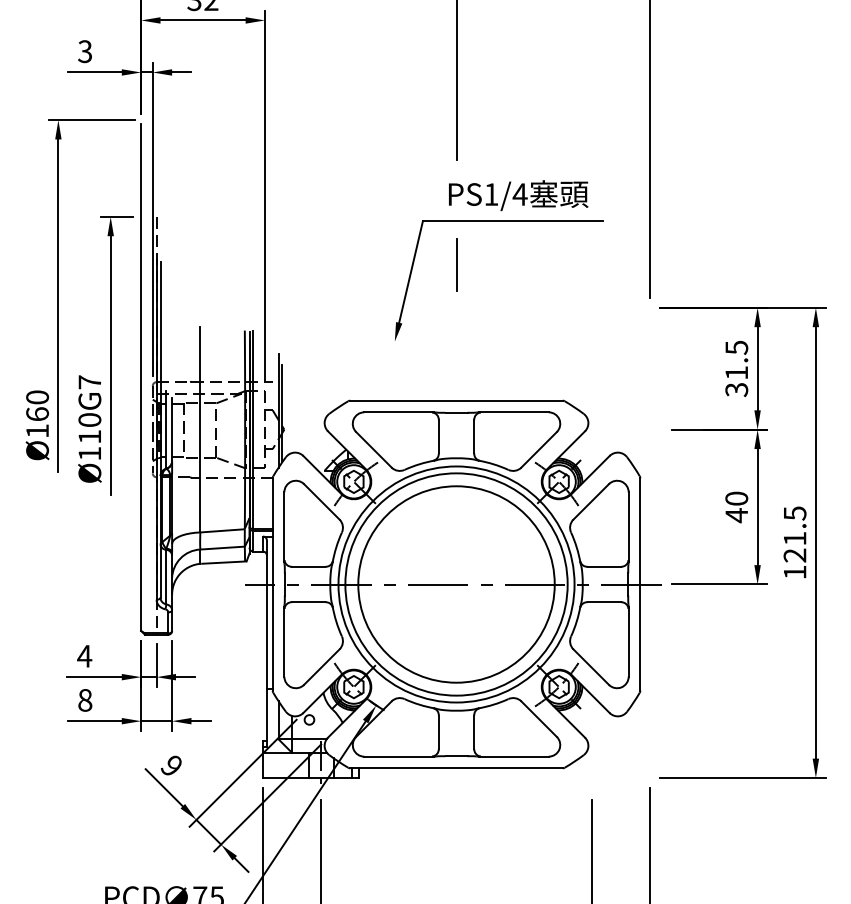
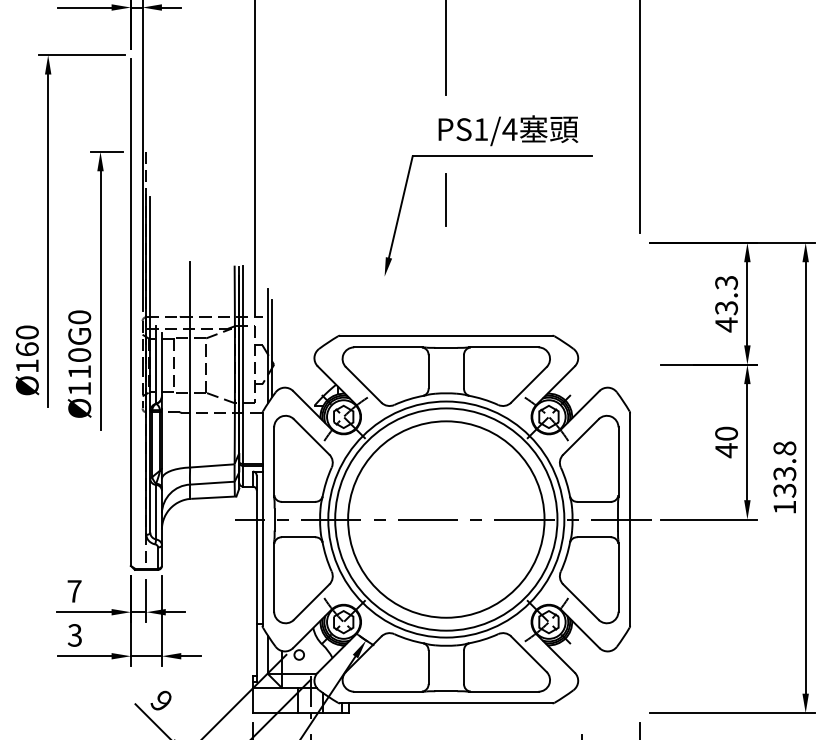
text: (736, 368) -> (726, 303), 31.5 -> 43.3
text: (89, 382) -> (79, 317), Ø110G7 -> Ø110G0
text: (794, 534) -> (784, 469), 121.5 -> 133.8
text: (84, 656) -> (74, 591), 4 -> 7
text: (85, 699) -> (75, 634), 8 -> 3

